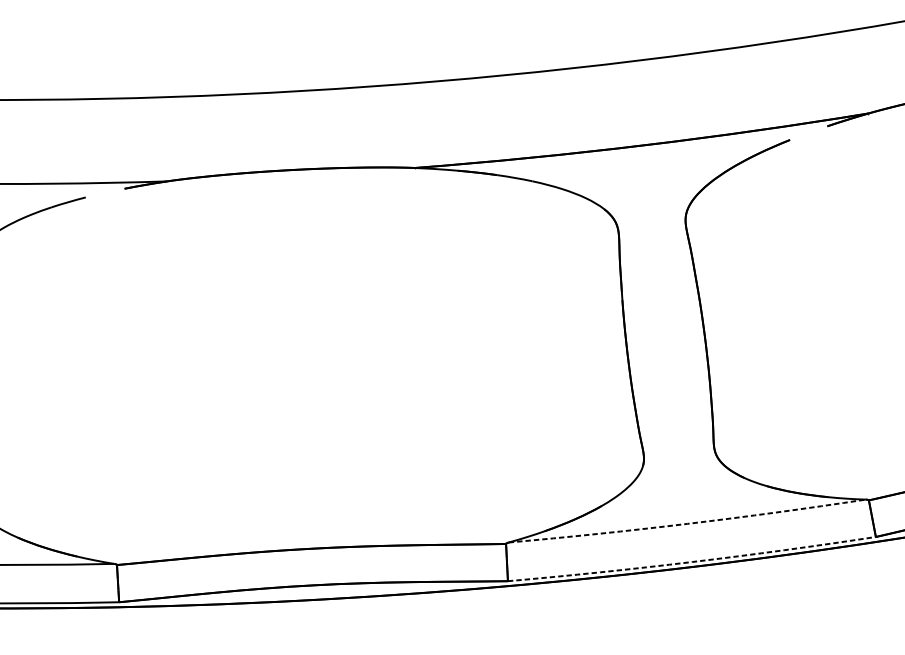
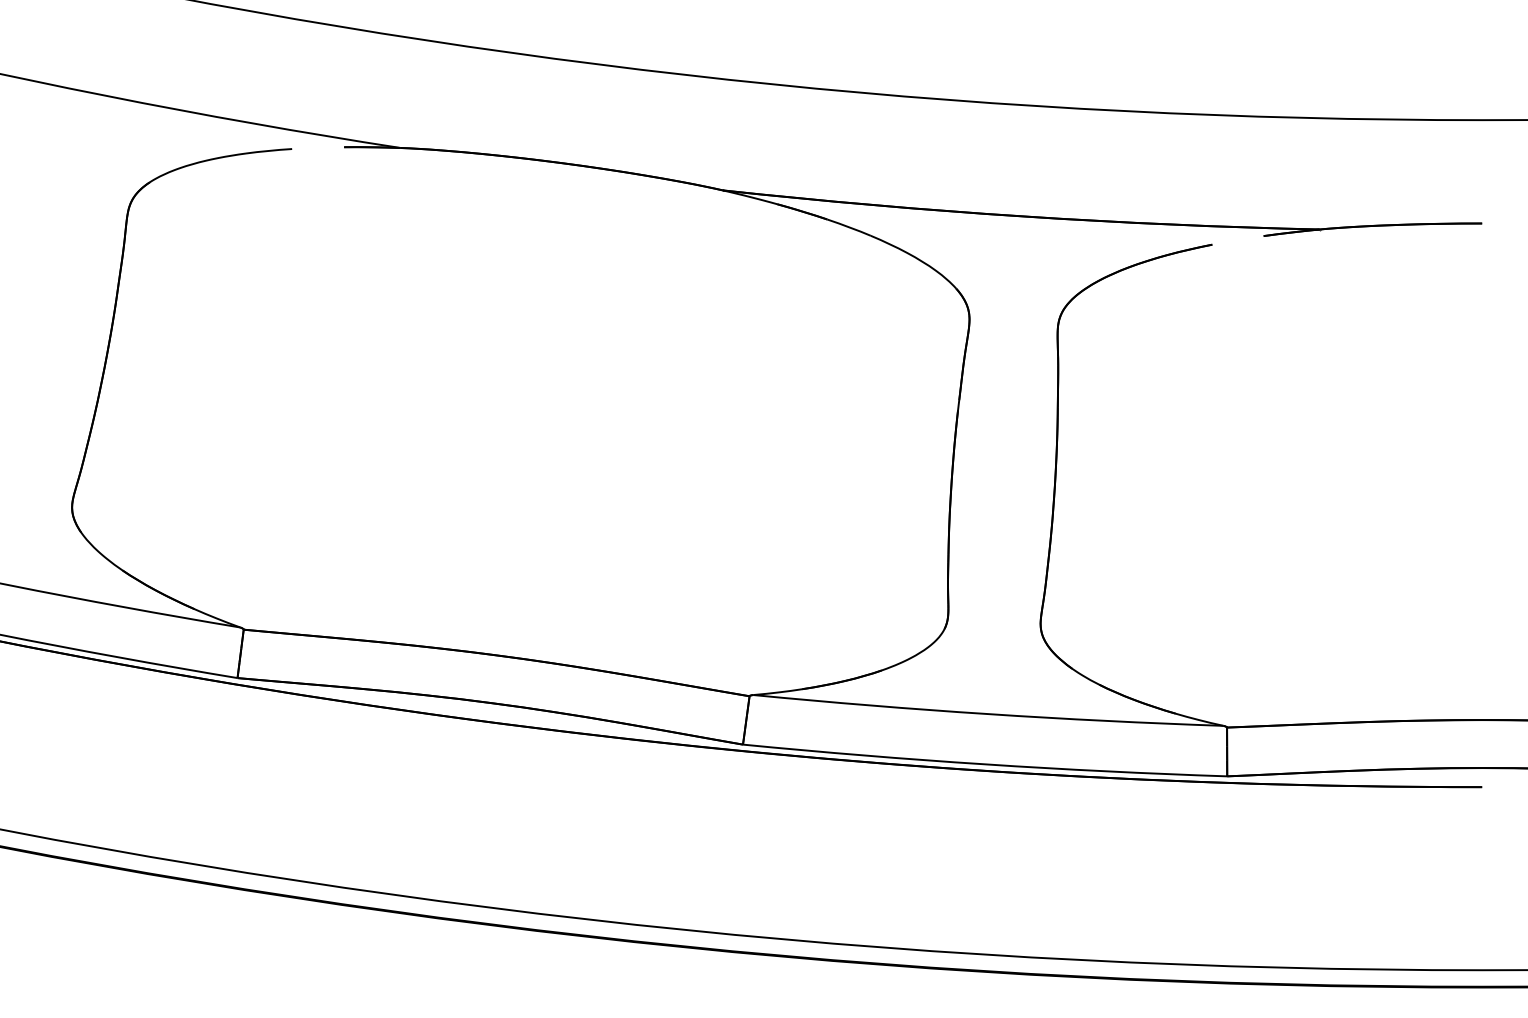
arc: (687, 524) -> (988, 714), dashed -> solid
arc: (692, 562) -> (984, 764), dashed -> solid

